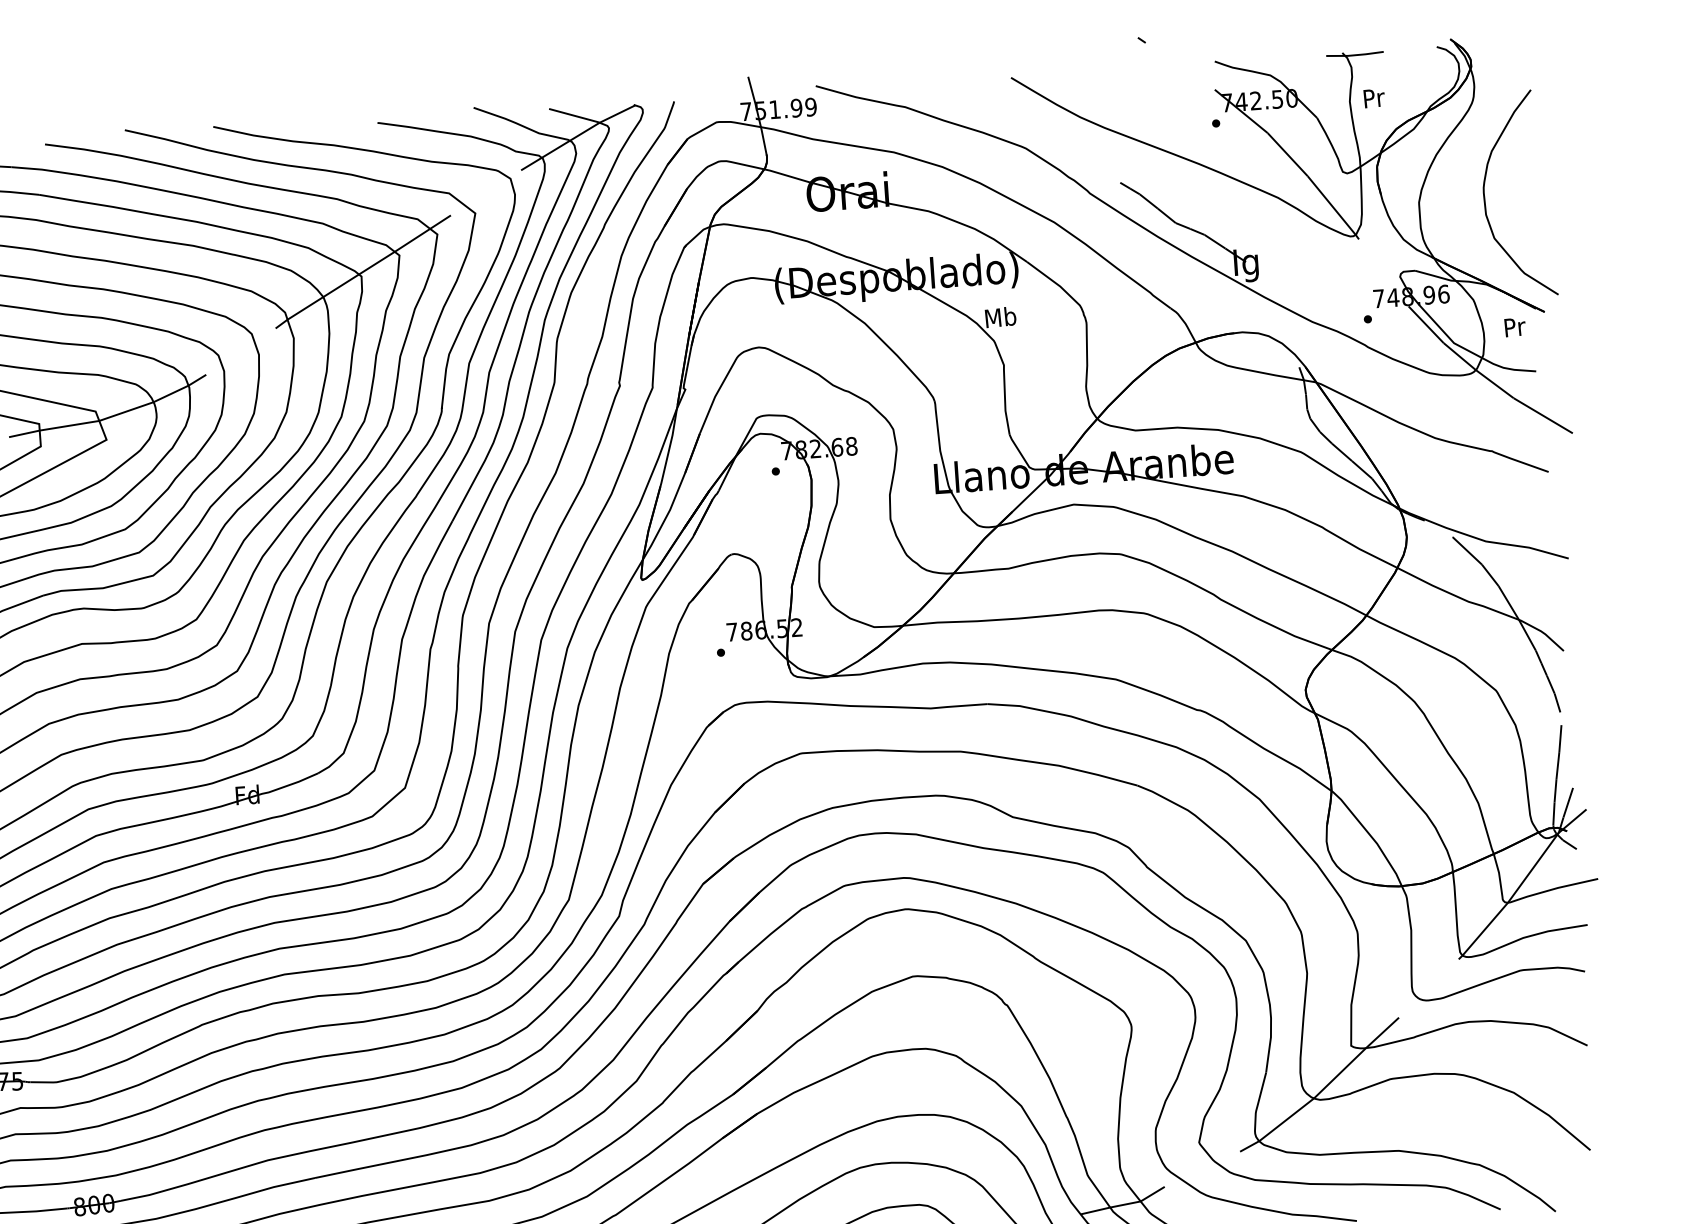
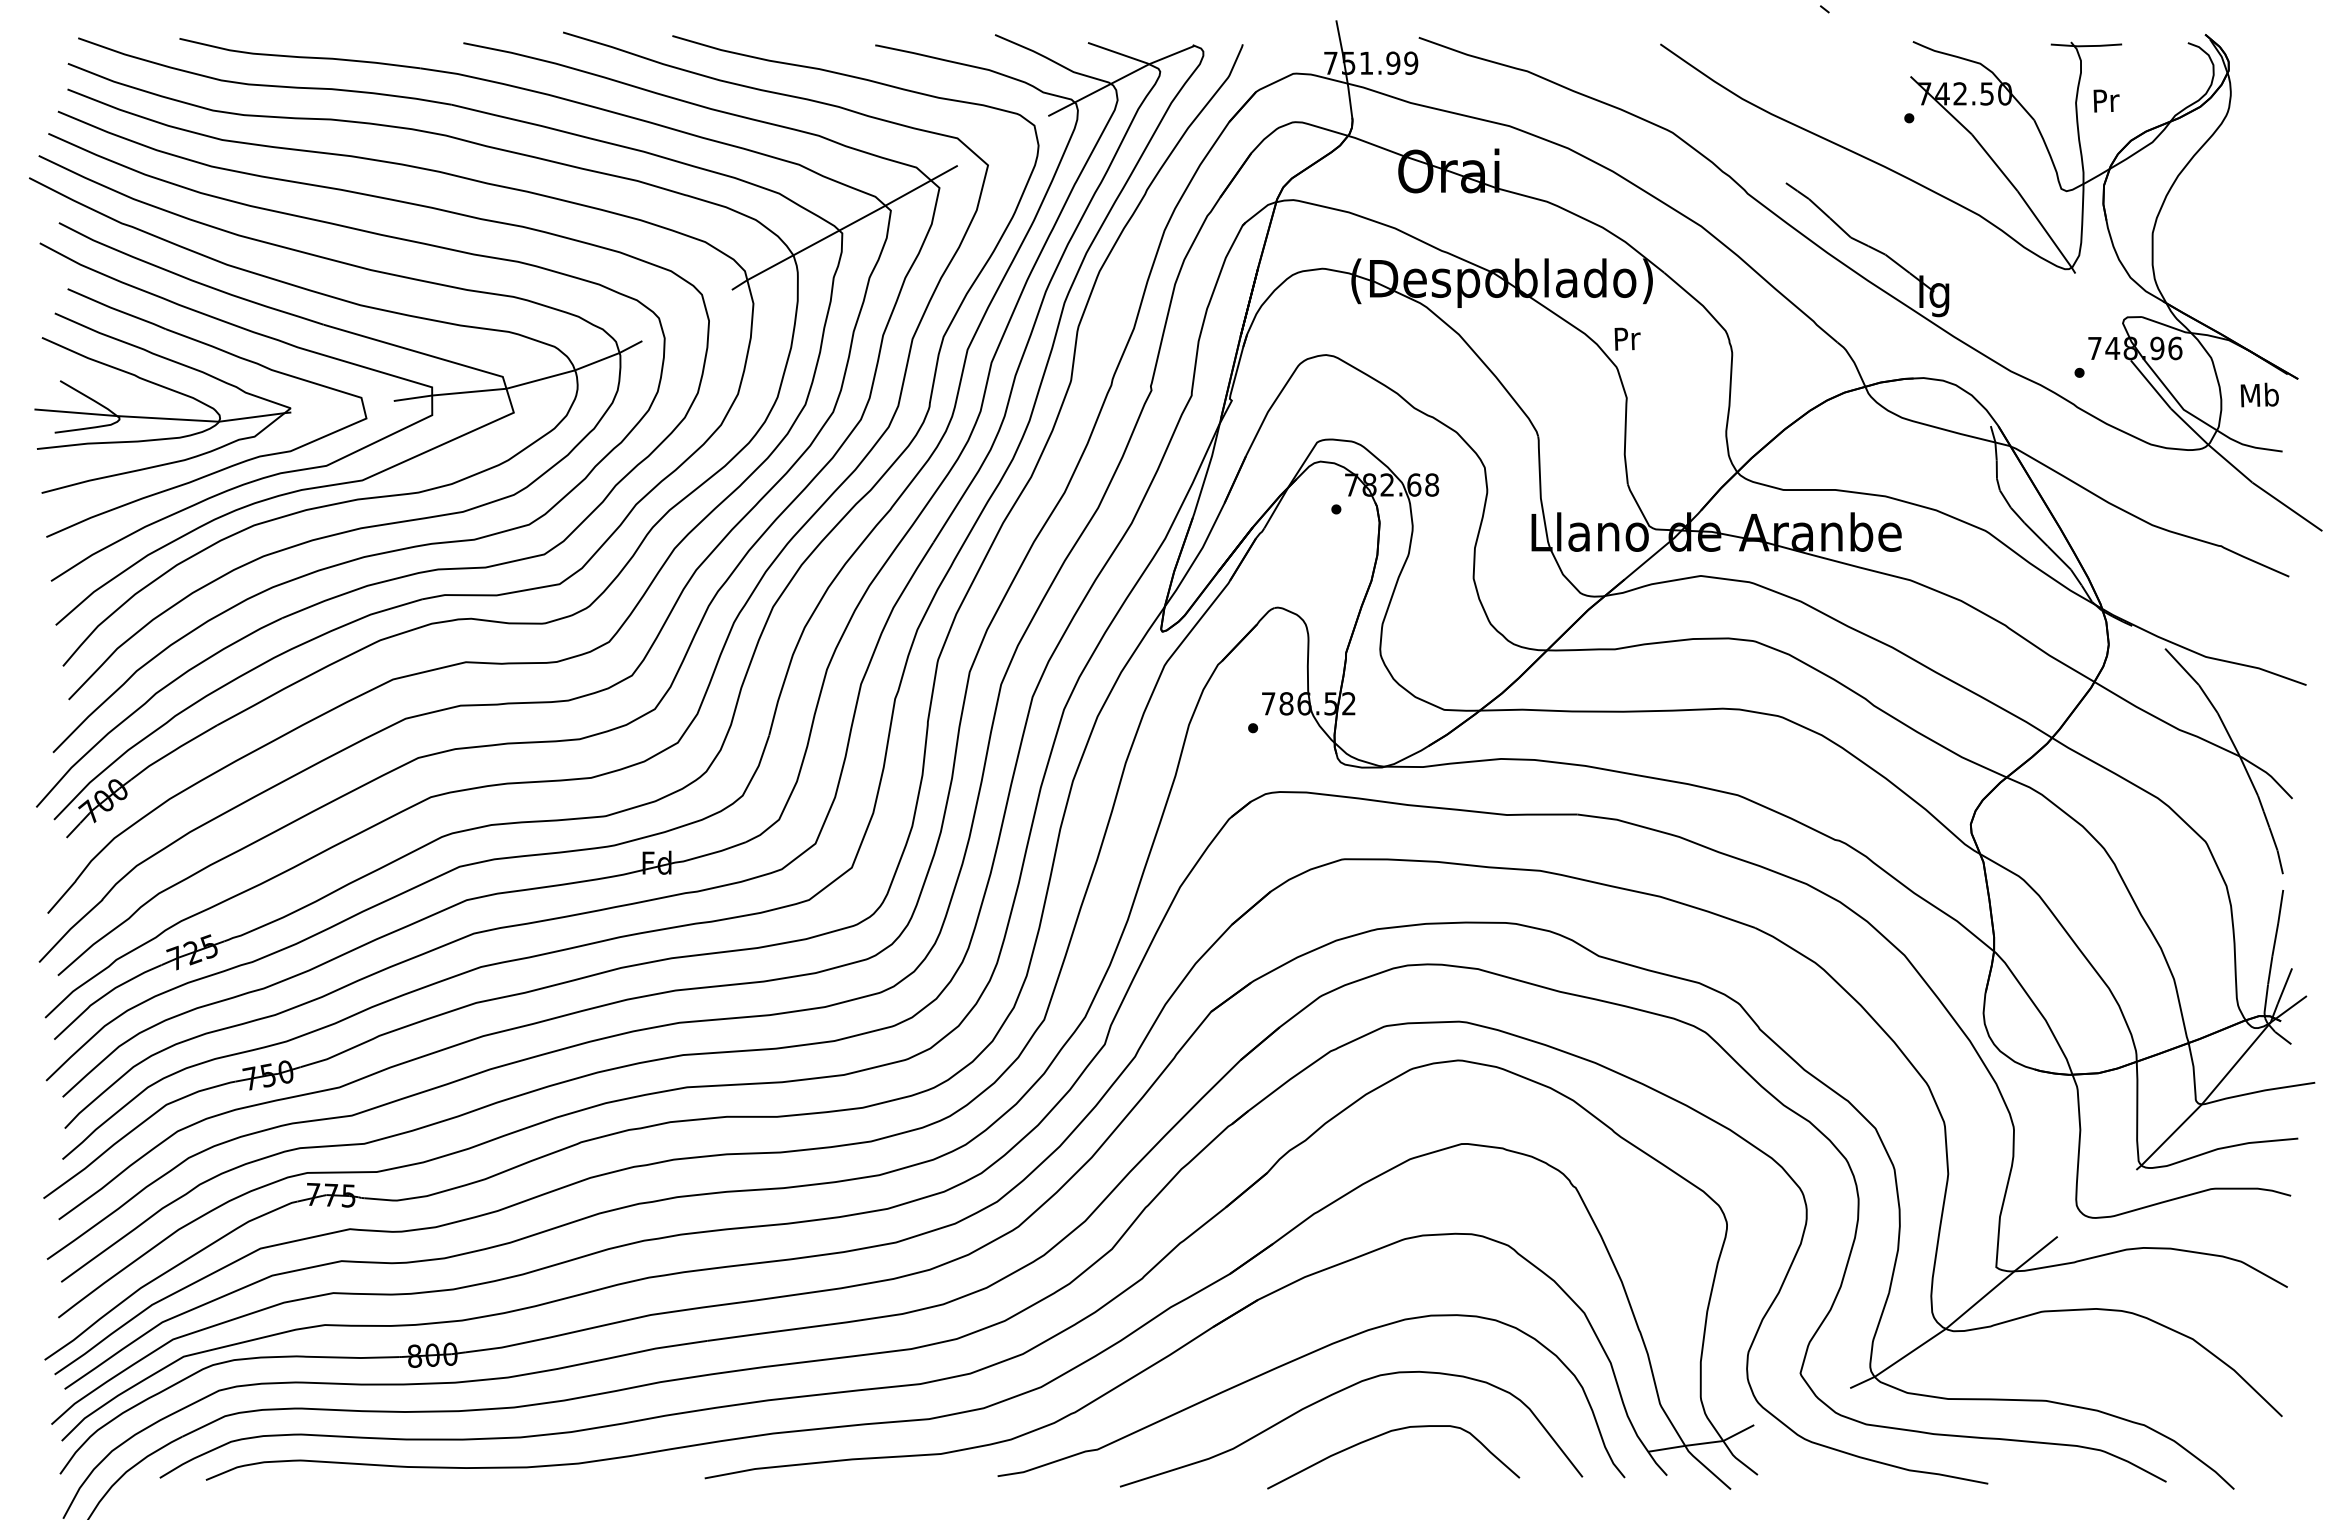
curve: (1484, 196) -> (2234, 231), removed
text: (1001, 317) -> (1627, 338), Mb -> Pr
text: (1514, 326) -> (2259, 394), Pr -> Mb

